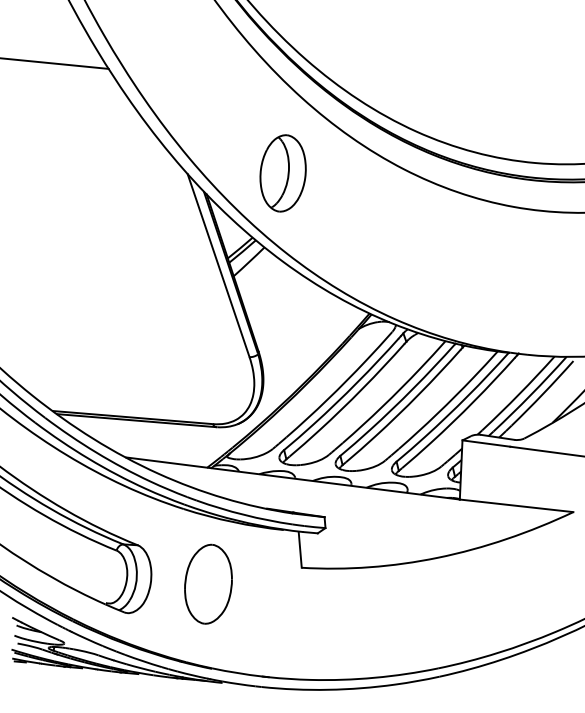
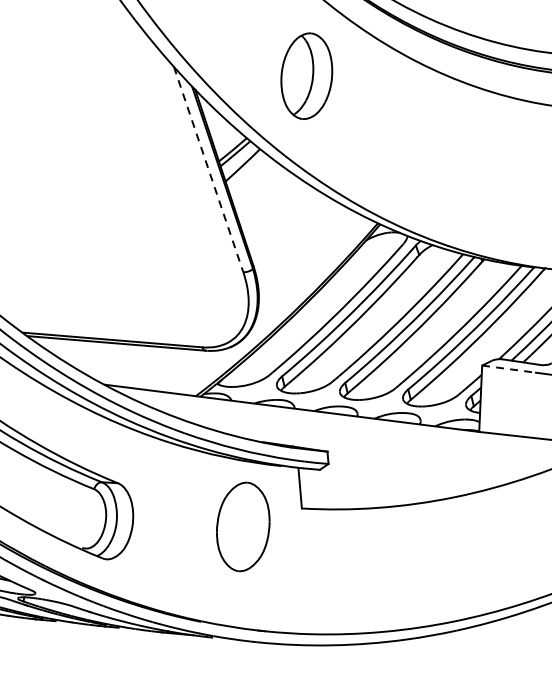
part: (282, 173) -> (306, 76), moved
line: (218, 265) -> (208, 169), solid -> dashed
line: (486, 443) -> (509, 369), solid -> dashed
part: (208, 583) -> (243, 526), moved

